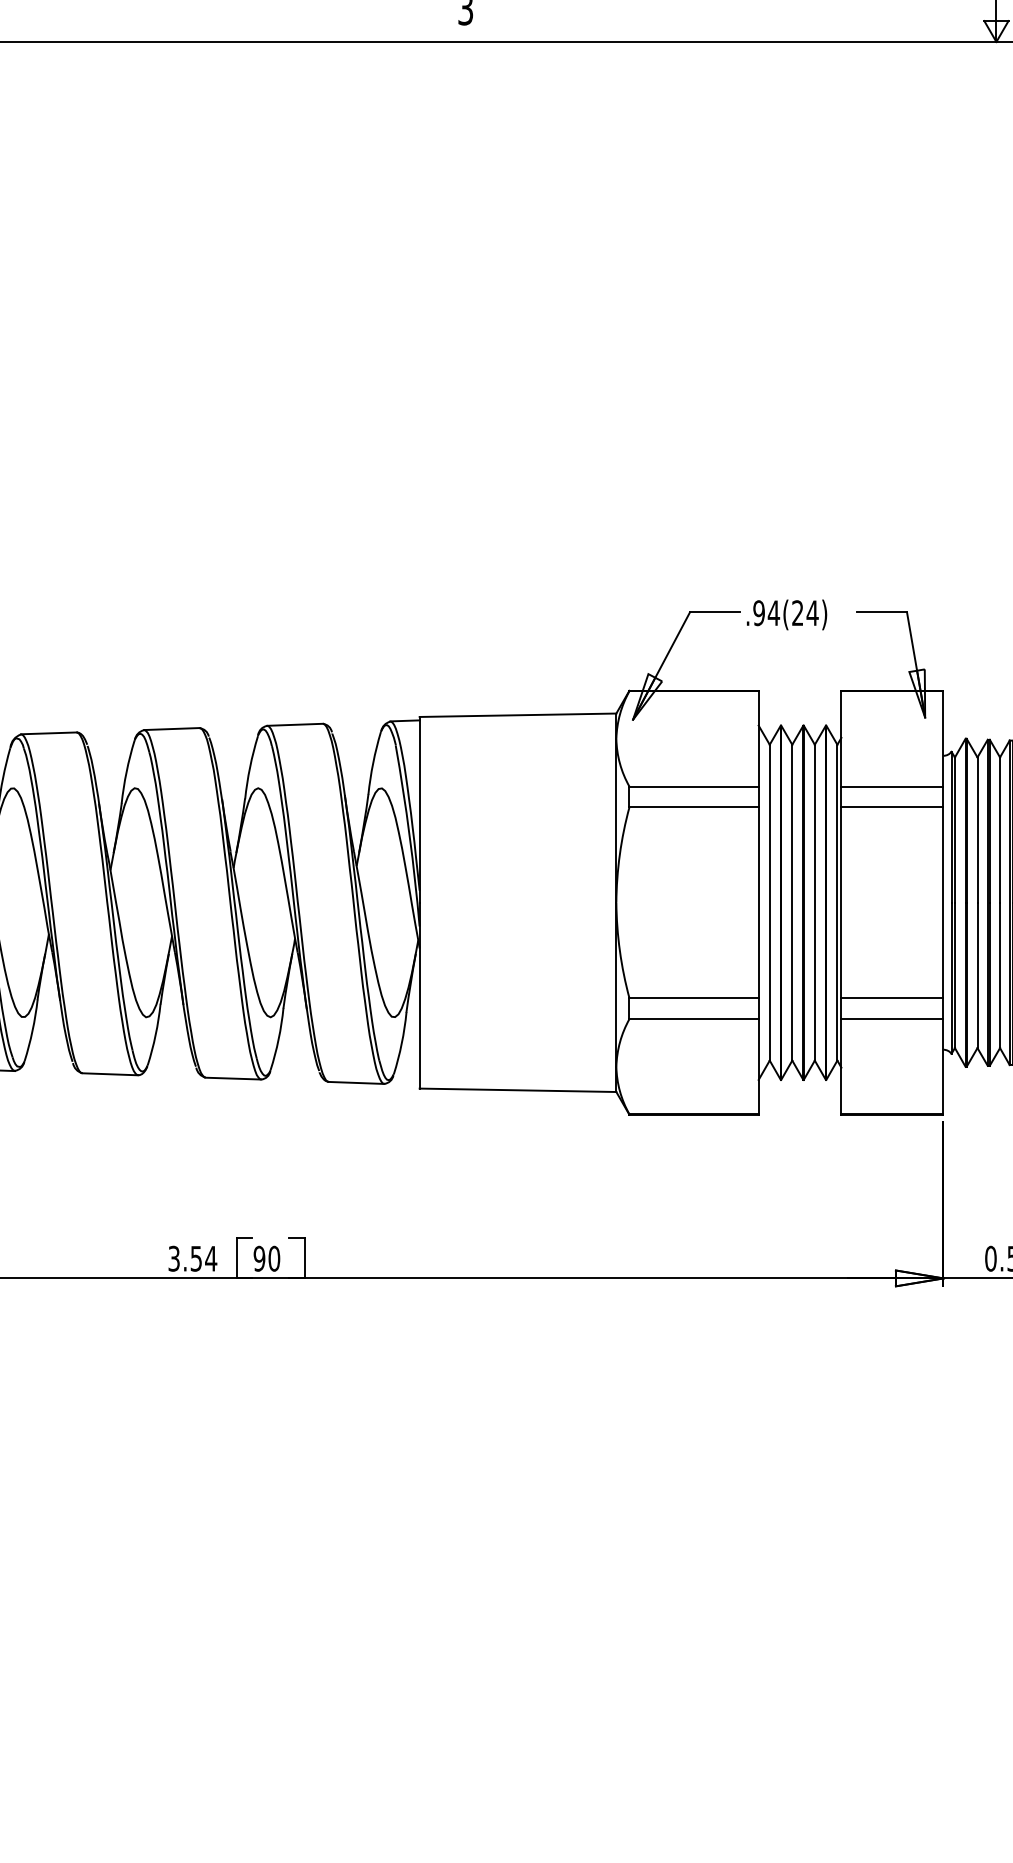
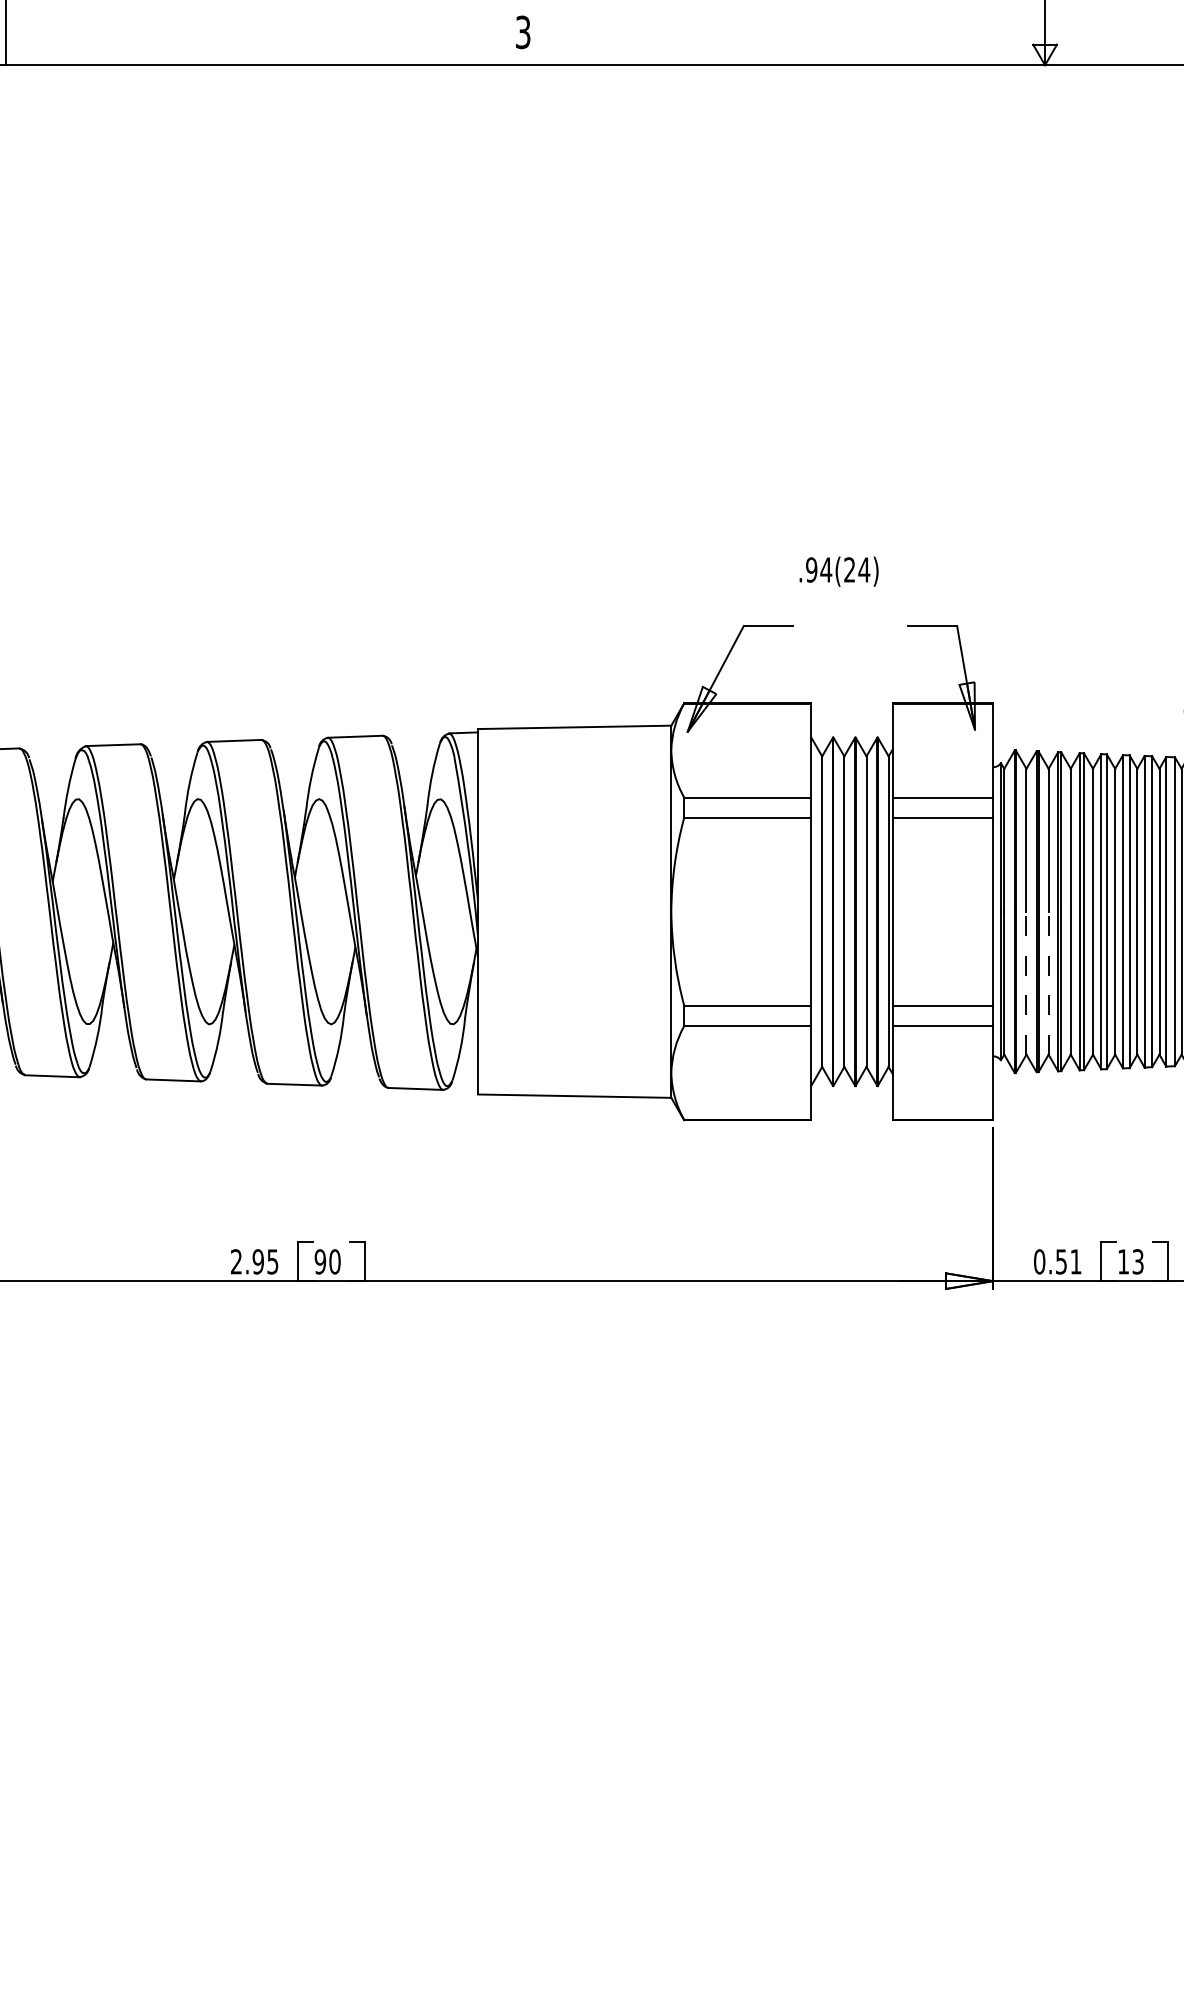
text: (786, 614) -> (838, 571), moved
line: (977, 974) -> (1026, 982), solid -> dashed
line: (999, 974) -> (1048, 982), solid -> dashed
text: (192, 1258) -> (254, 1261), 3.54 -> 2.95

